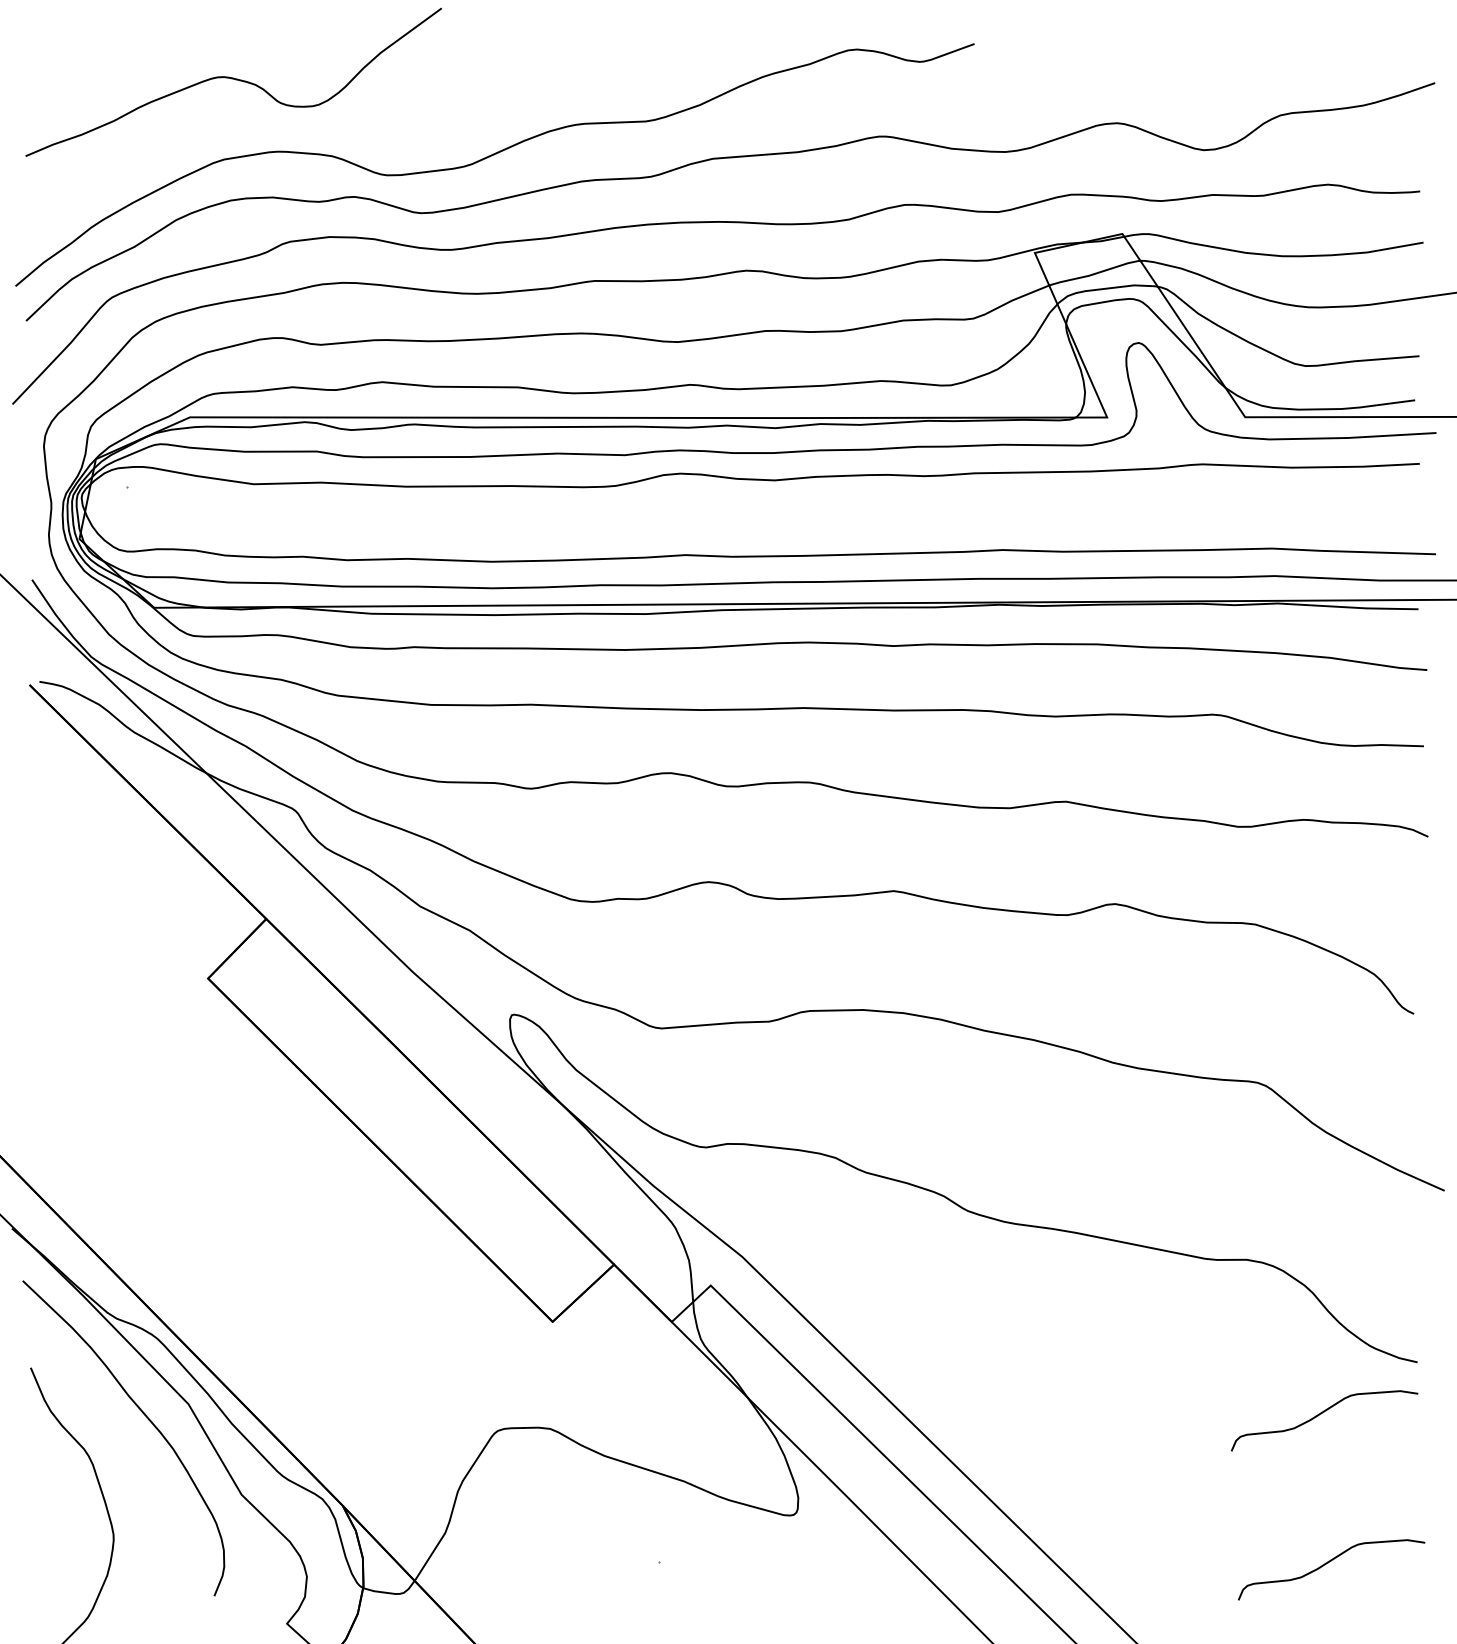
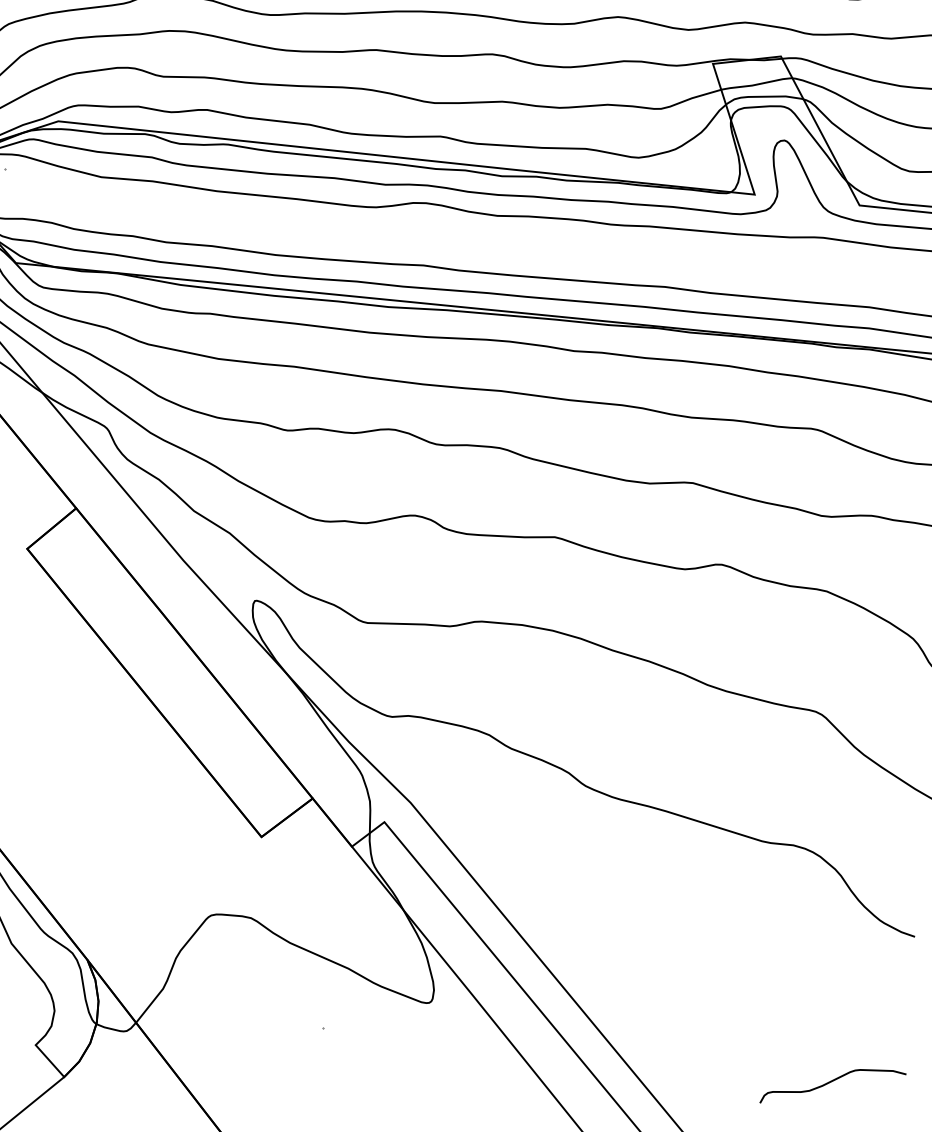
curve: (1321, 1414) -> (837, 968), removed

